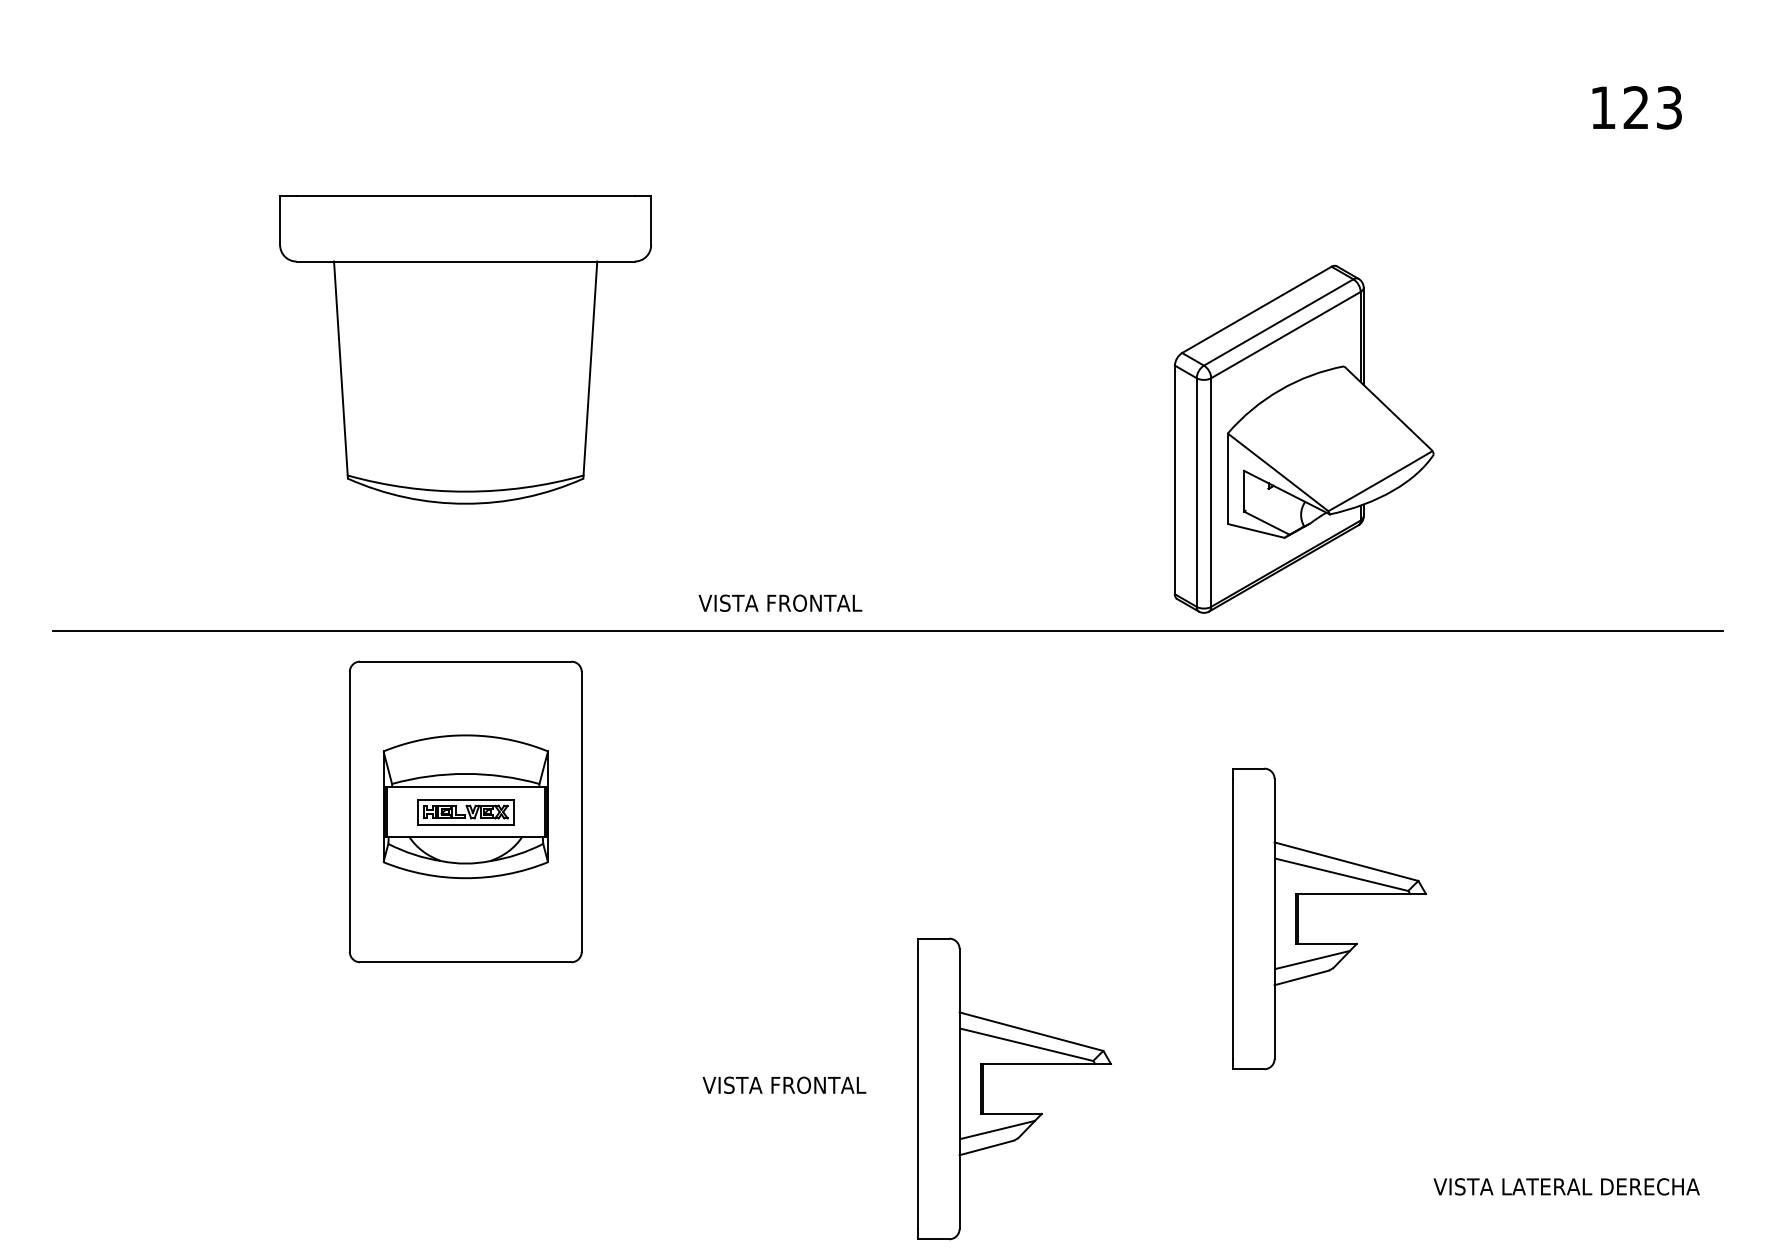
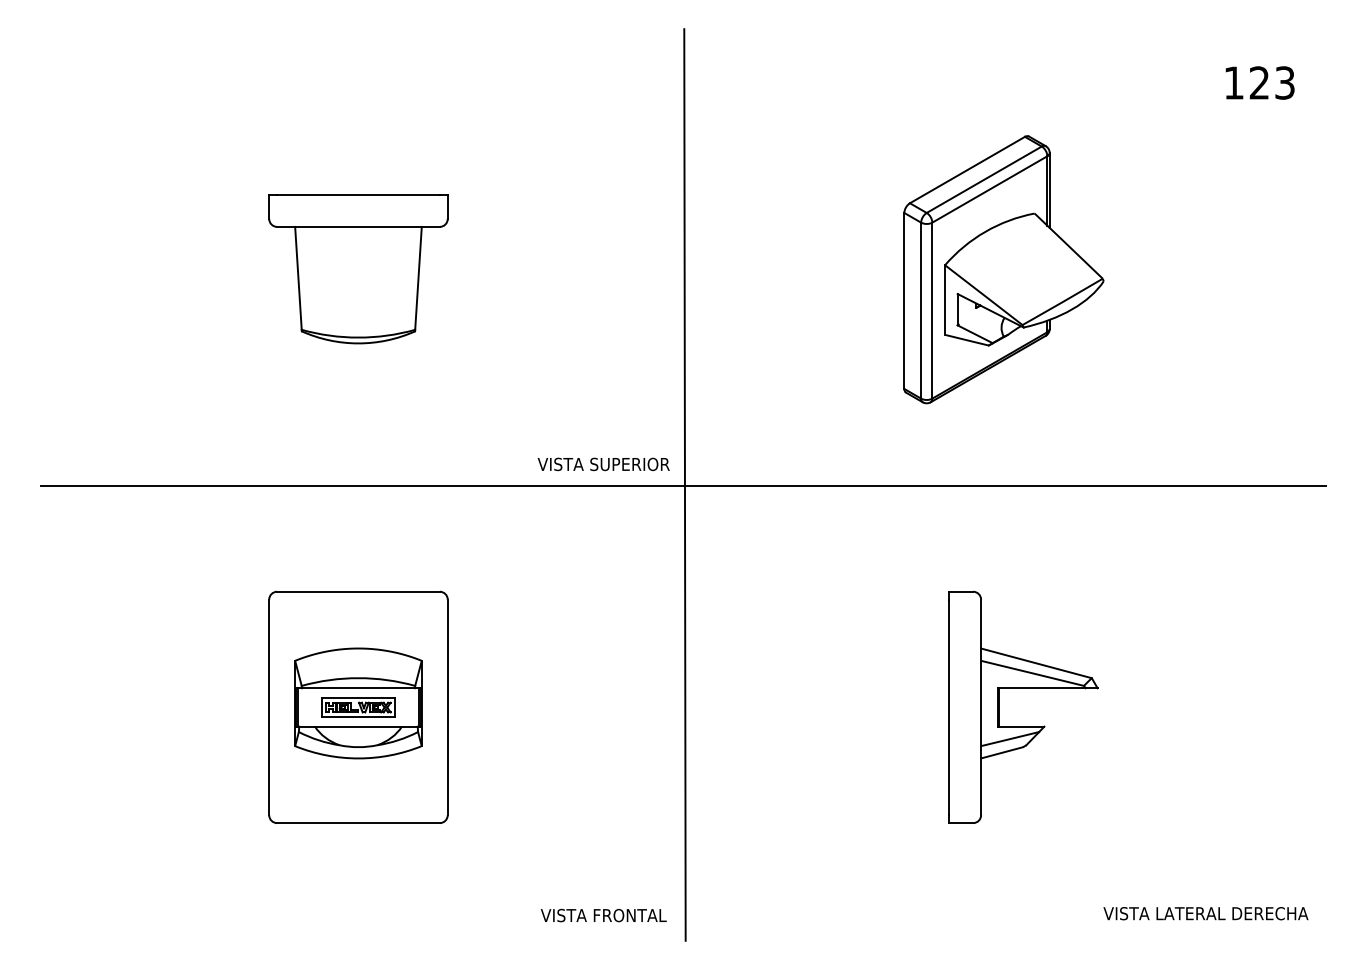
part: (465, 349) -> (358, 269), size x0.62
part: (1303, 438) -> (1003, 269), moved
text: (818, 602) -> (629, 463), VISTA FRONTAL -> VISTA SUPERIOR
line: (889, 629) -> (684, 484), added
part: (465, 811) -> (358, 707), moved
part: (1014, 1064) -> (780, 819), removed
text: (784, 1084) -> (603, 914), moved

